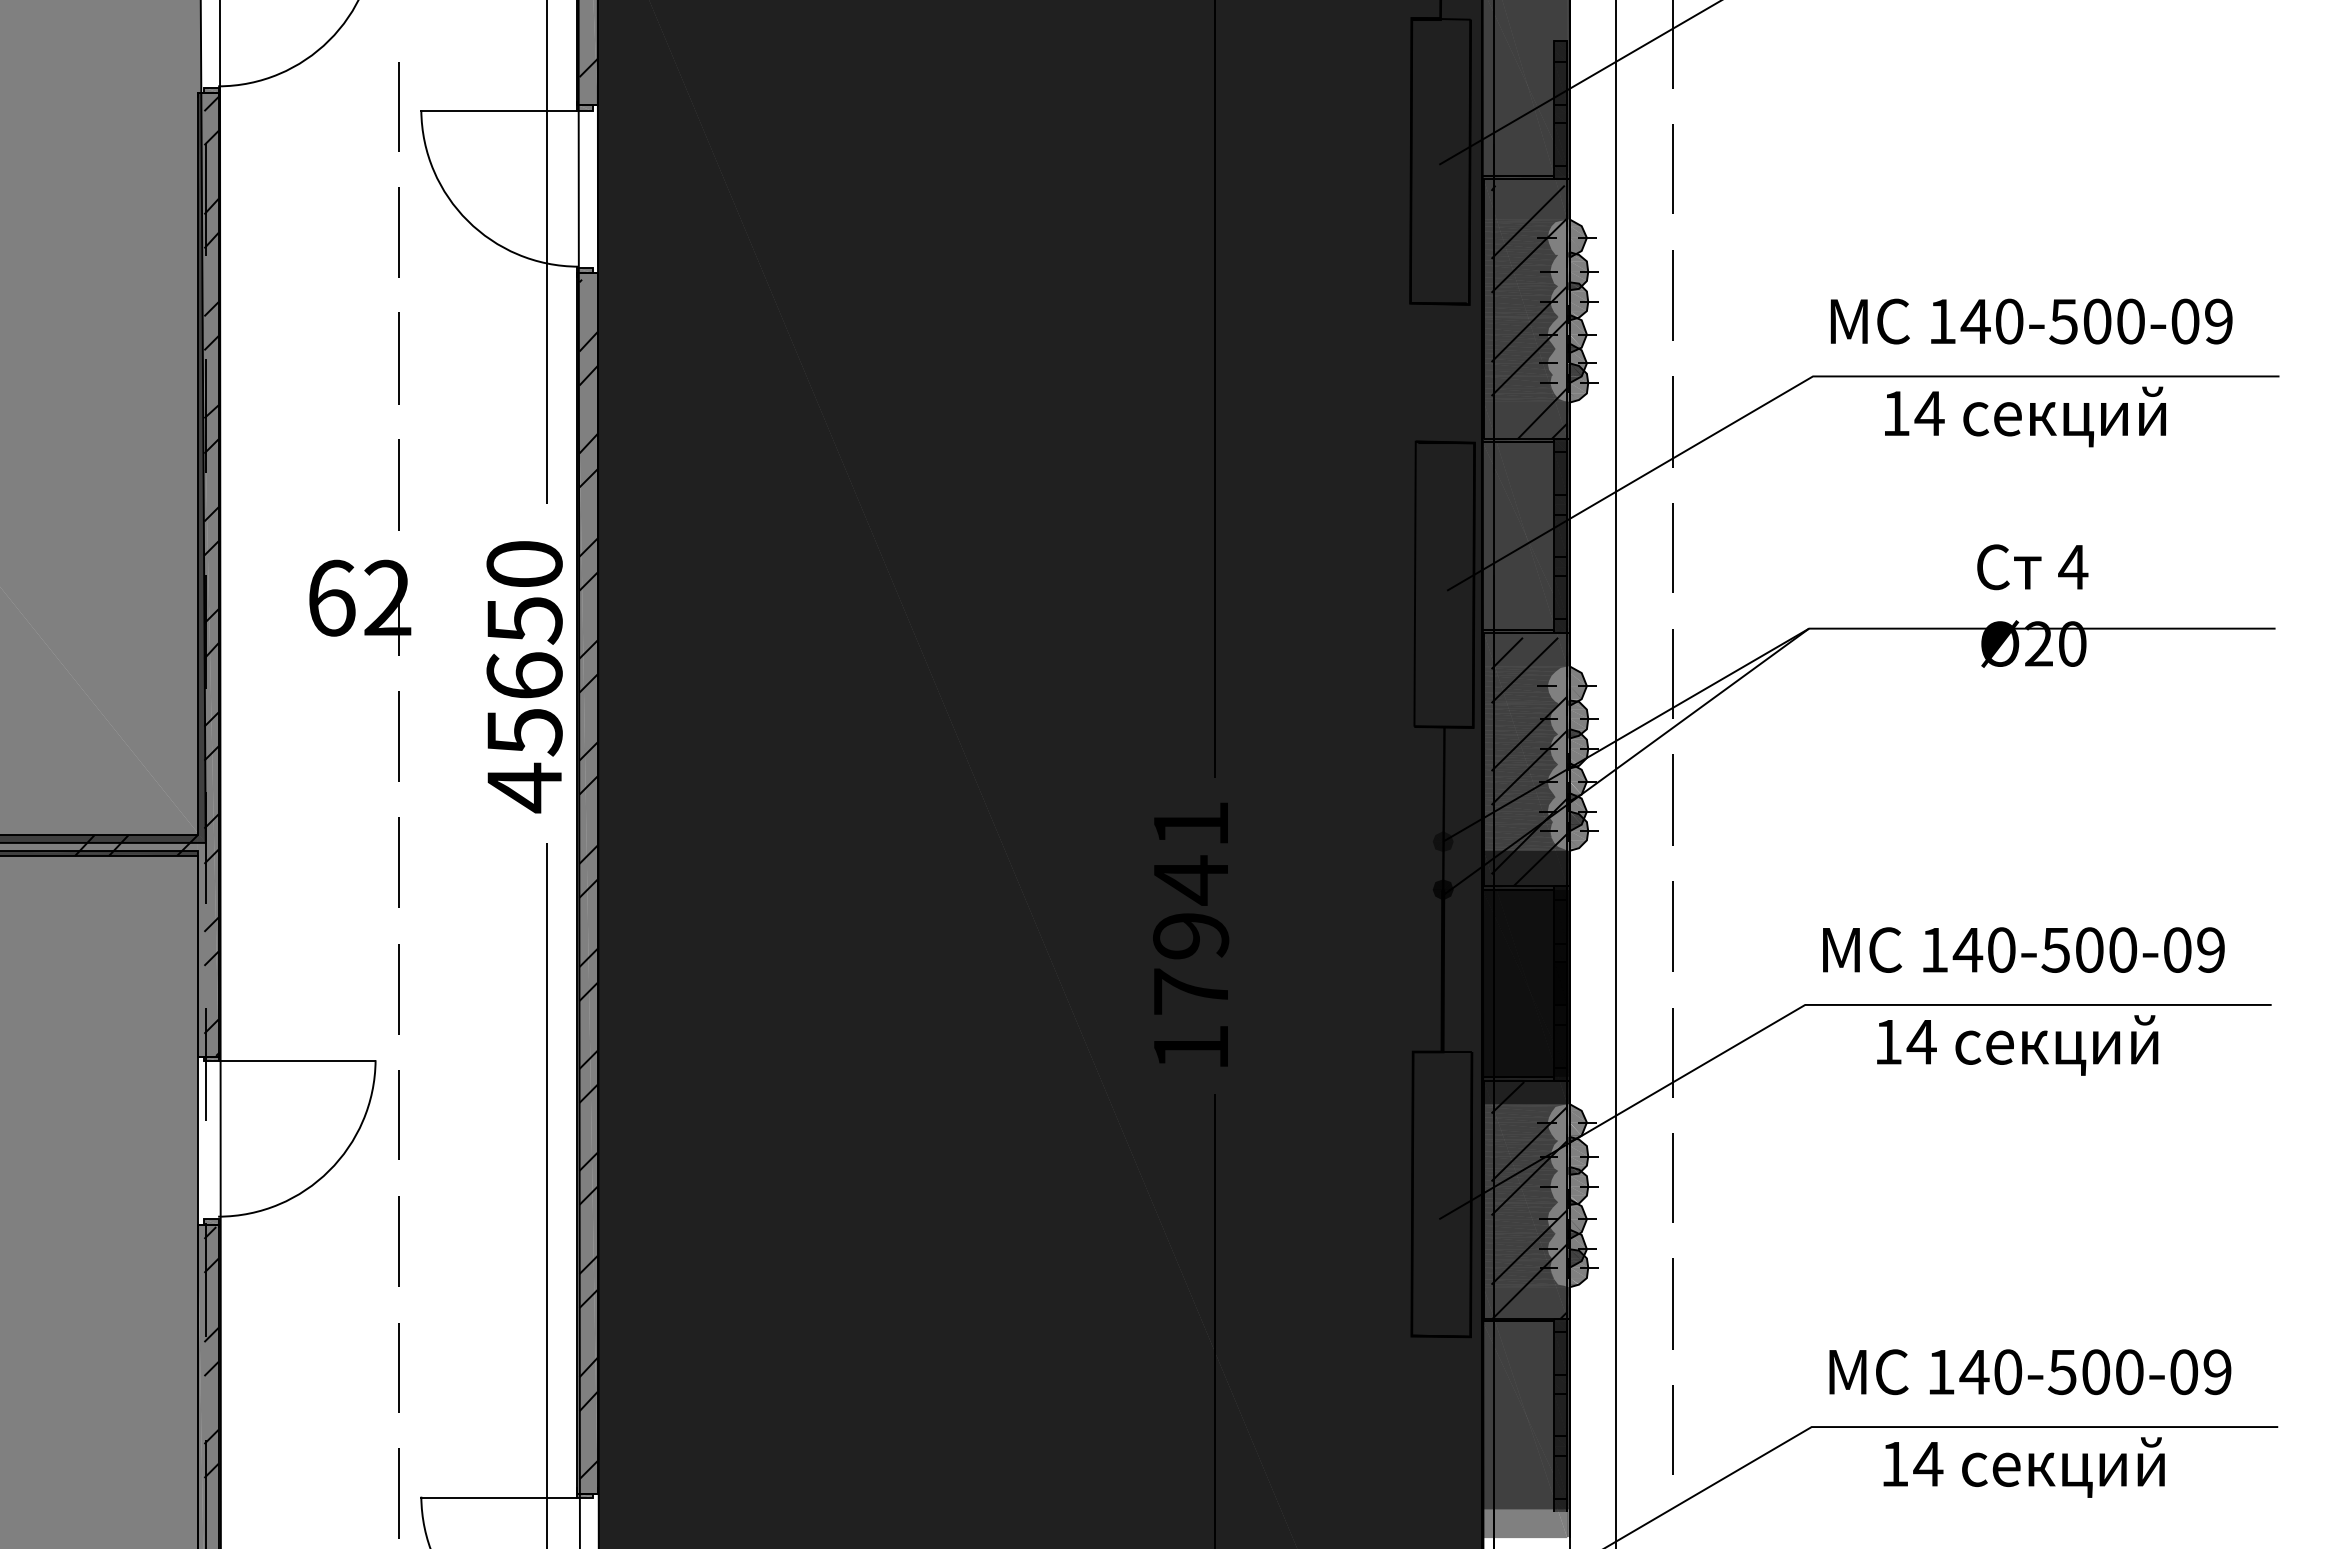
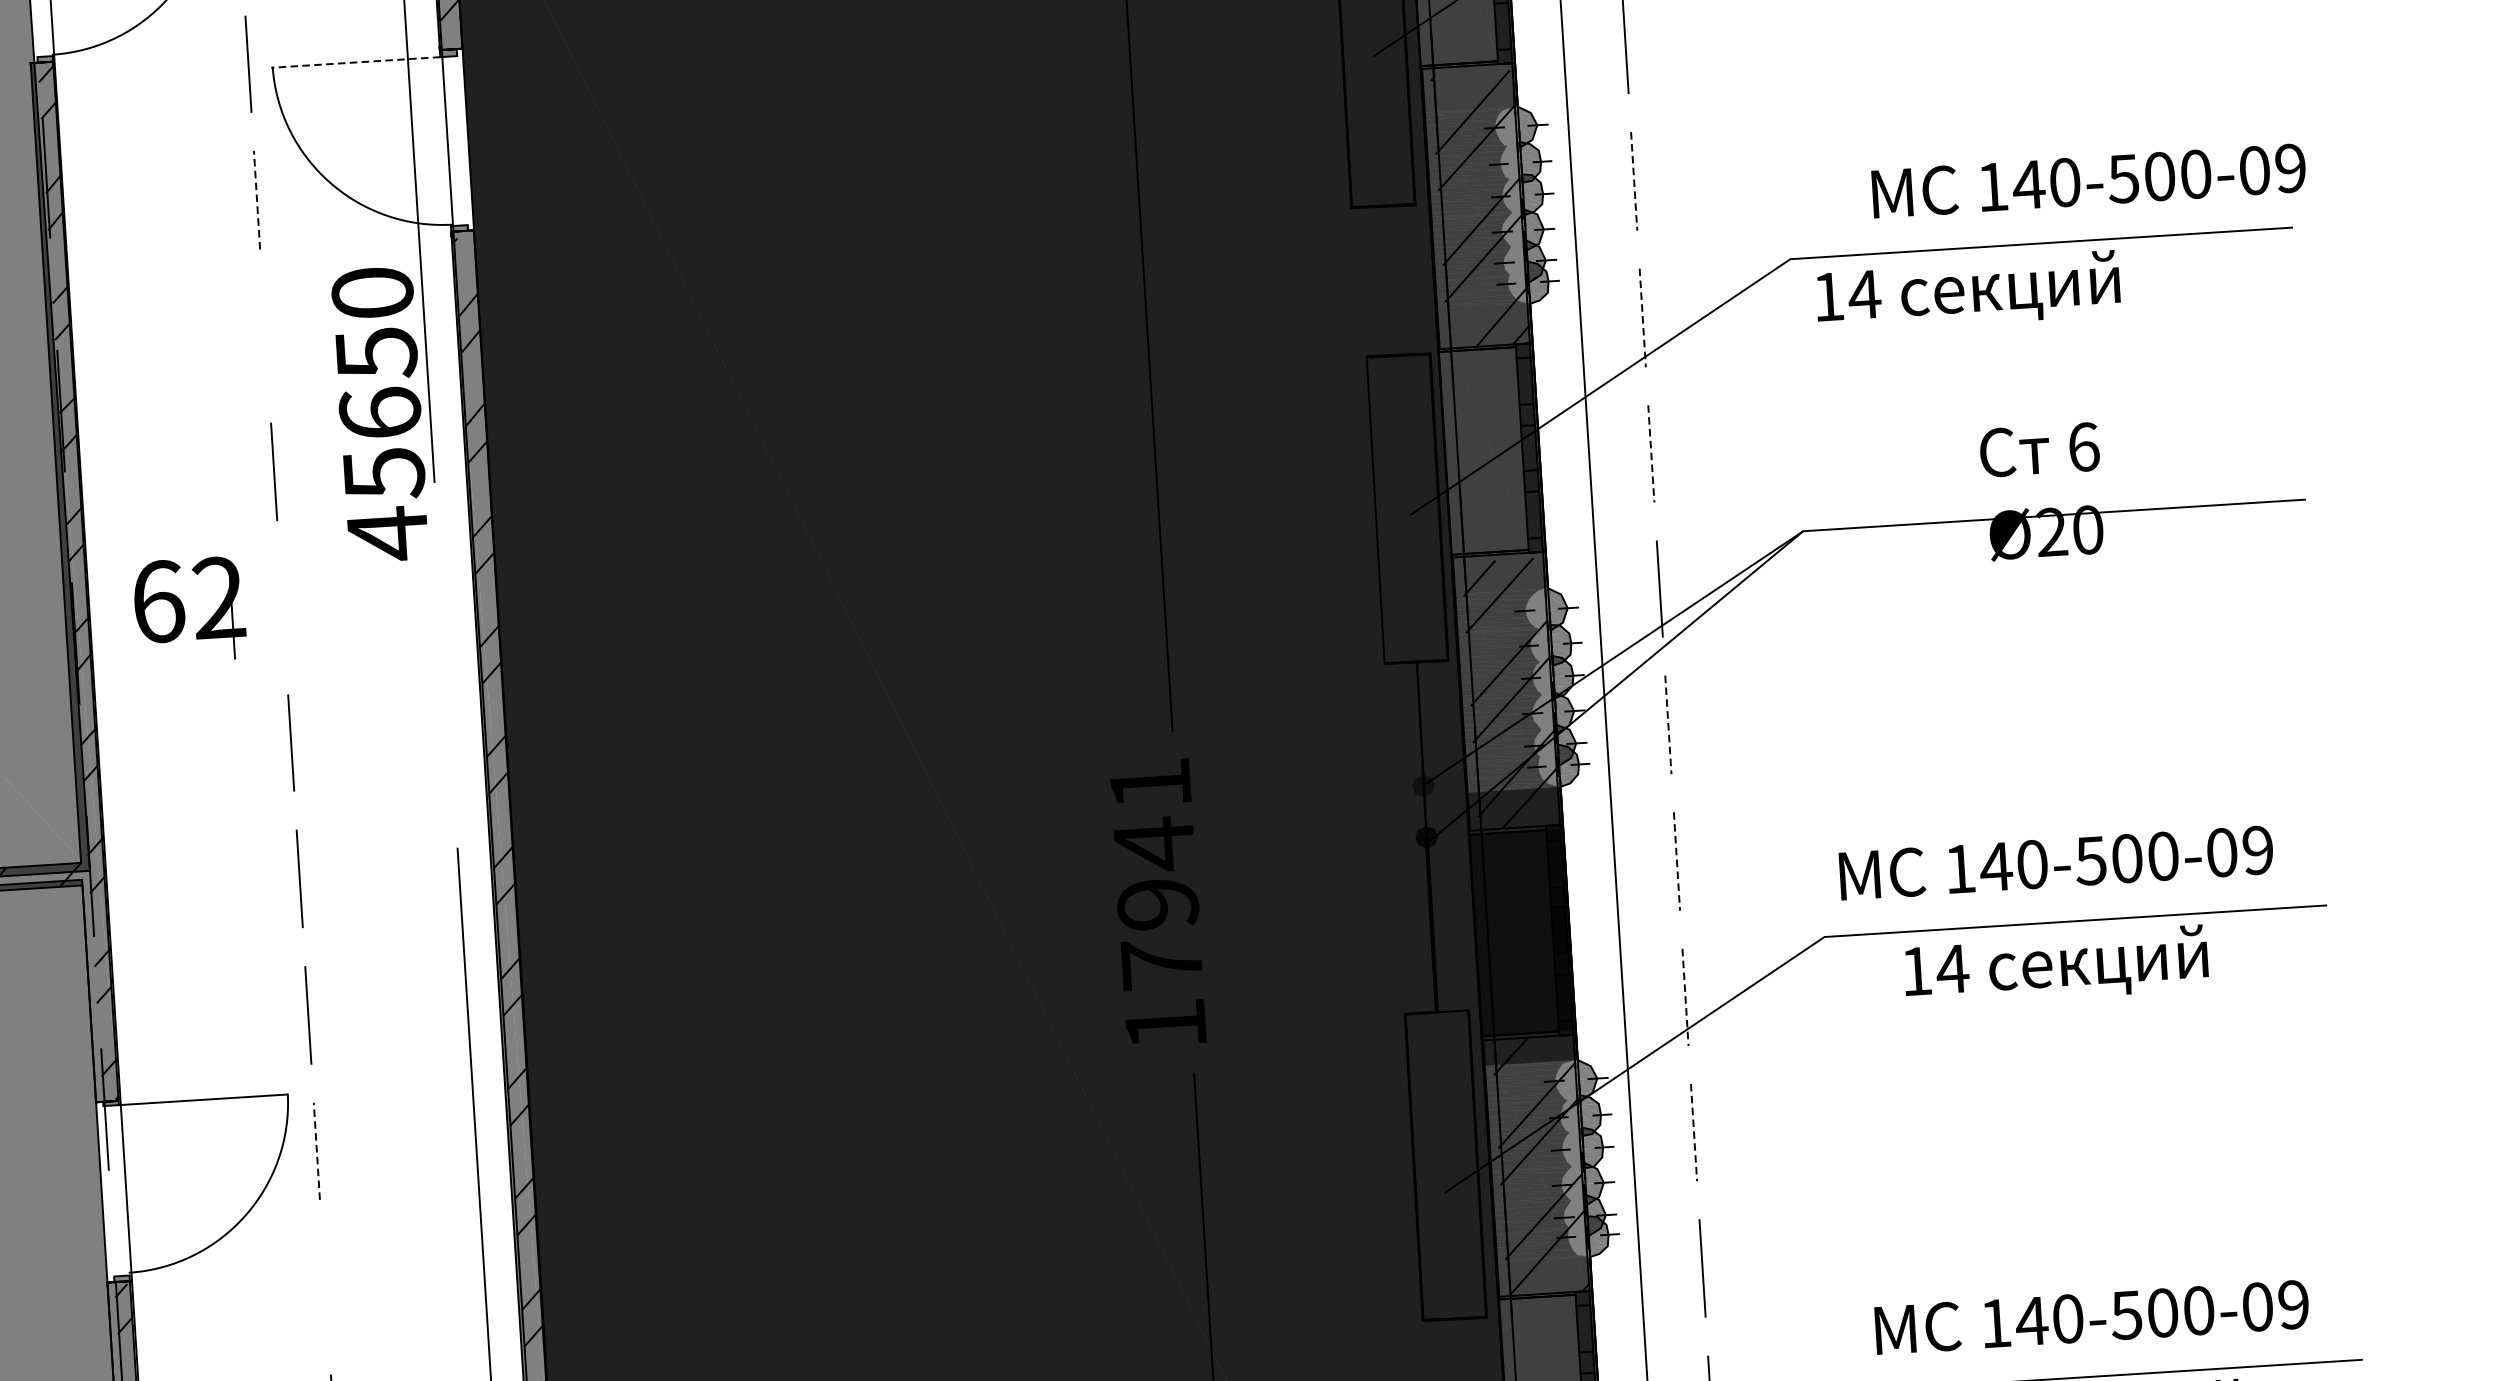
line: (497, 111) -> (354, 62), solid -> dashed
line: (399, 232) -> (257, 199), solid -> dashed
line: (1673, 295) -> (1634, 181), solid -> dashed
text: (2031, 321) -> (2088, 181), moved
line: (398, 358) -> (264, 335), removed
text: (2025, 416) -> (1968, 291), moved
line: (1673, 422) -> (1643, 318), solid -> dashed
line: (1673, 548) -> (1651, 454), solid -> dashed
text: (2073, 567) -> (2083, 447), 4 -> 6
part: (360, 607) -> (190, 609), moved
text: (524, 677) -> (380, 415), moved
line: (1673, 799) -> (1668, 724), solid -> dashed
line: (1673, 926) -> (1677, 861), solid -> dashed
line: (1673, 1053) -> (1685, 998), solid -> dashed
line: (399, 1114) -> (317, 1150), solid -> dashed
line: (1673, 1178) -> (1694, 1132), solid -> dashed
line: (398, 1241) -> (324, 1287), removed

